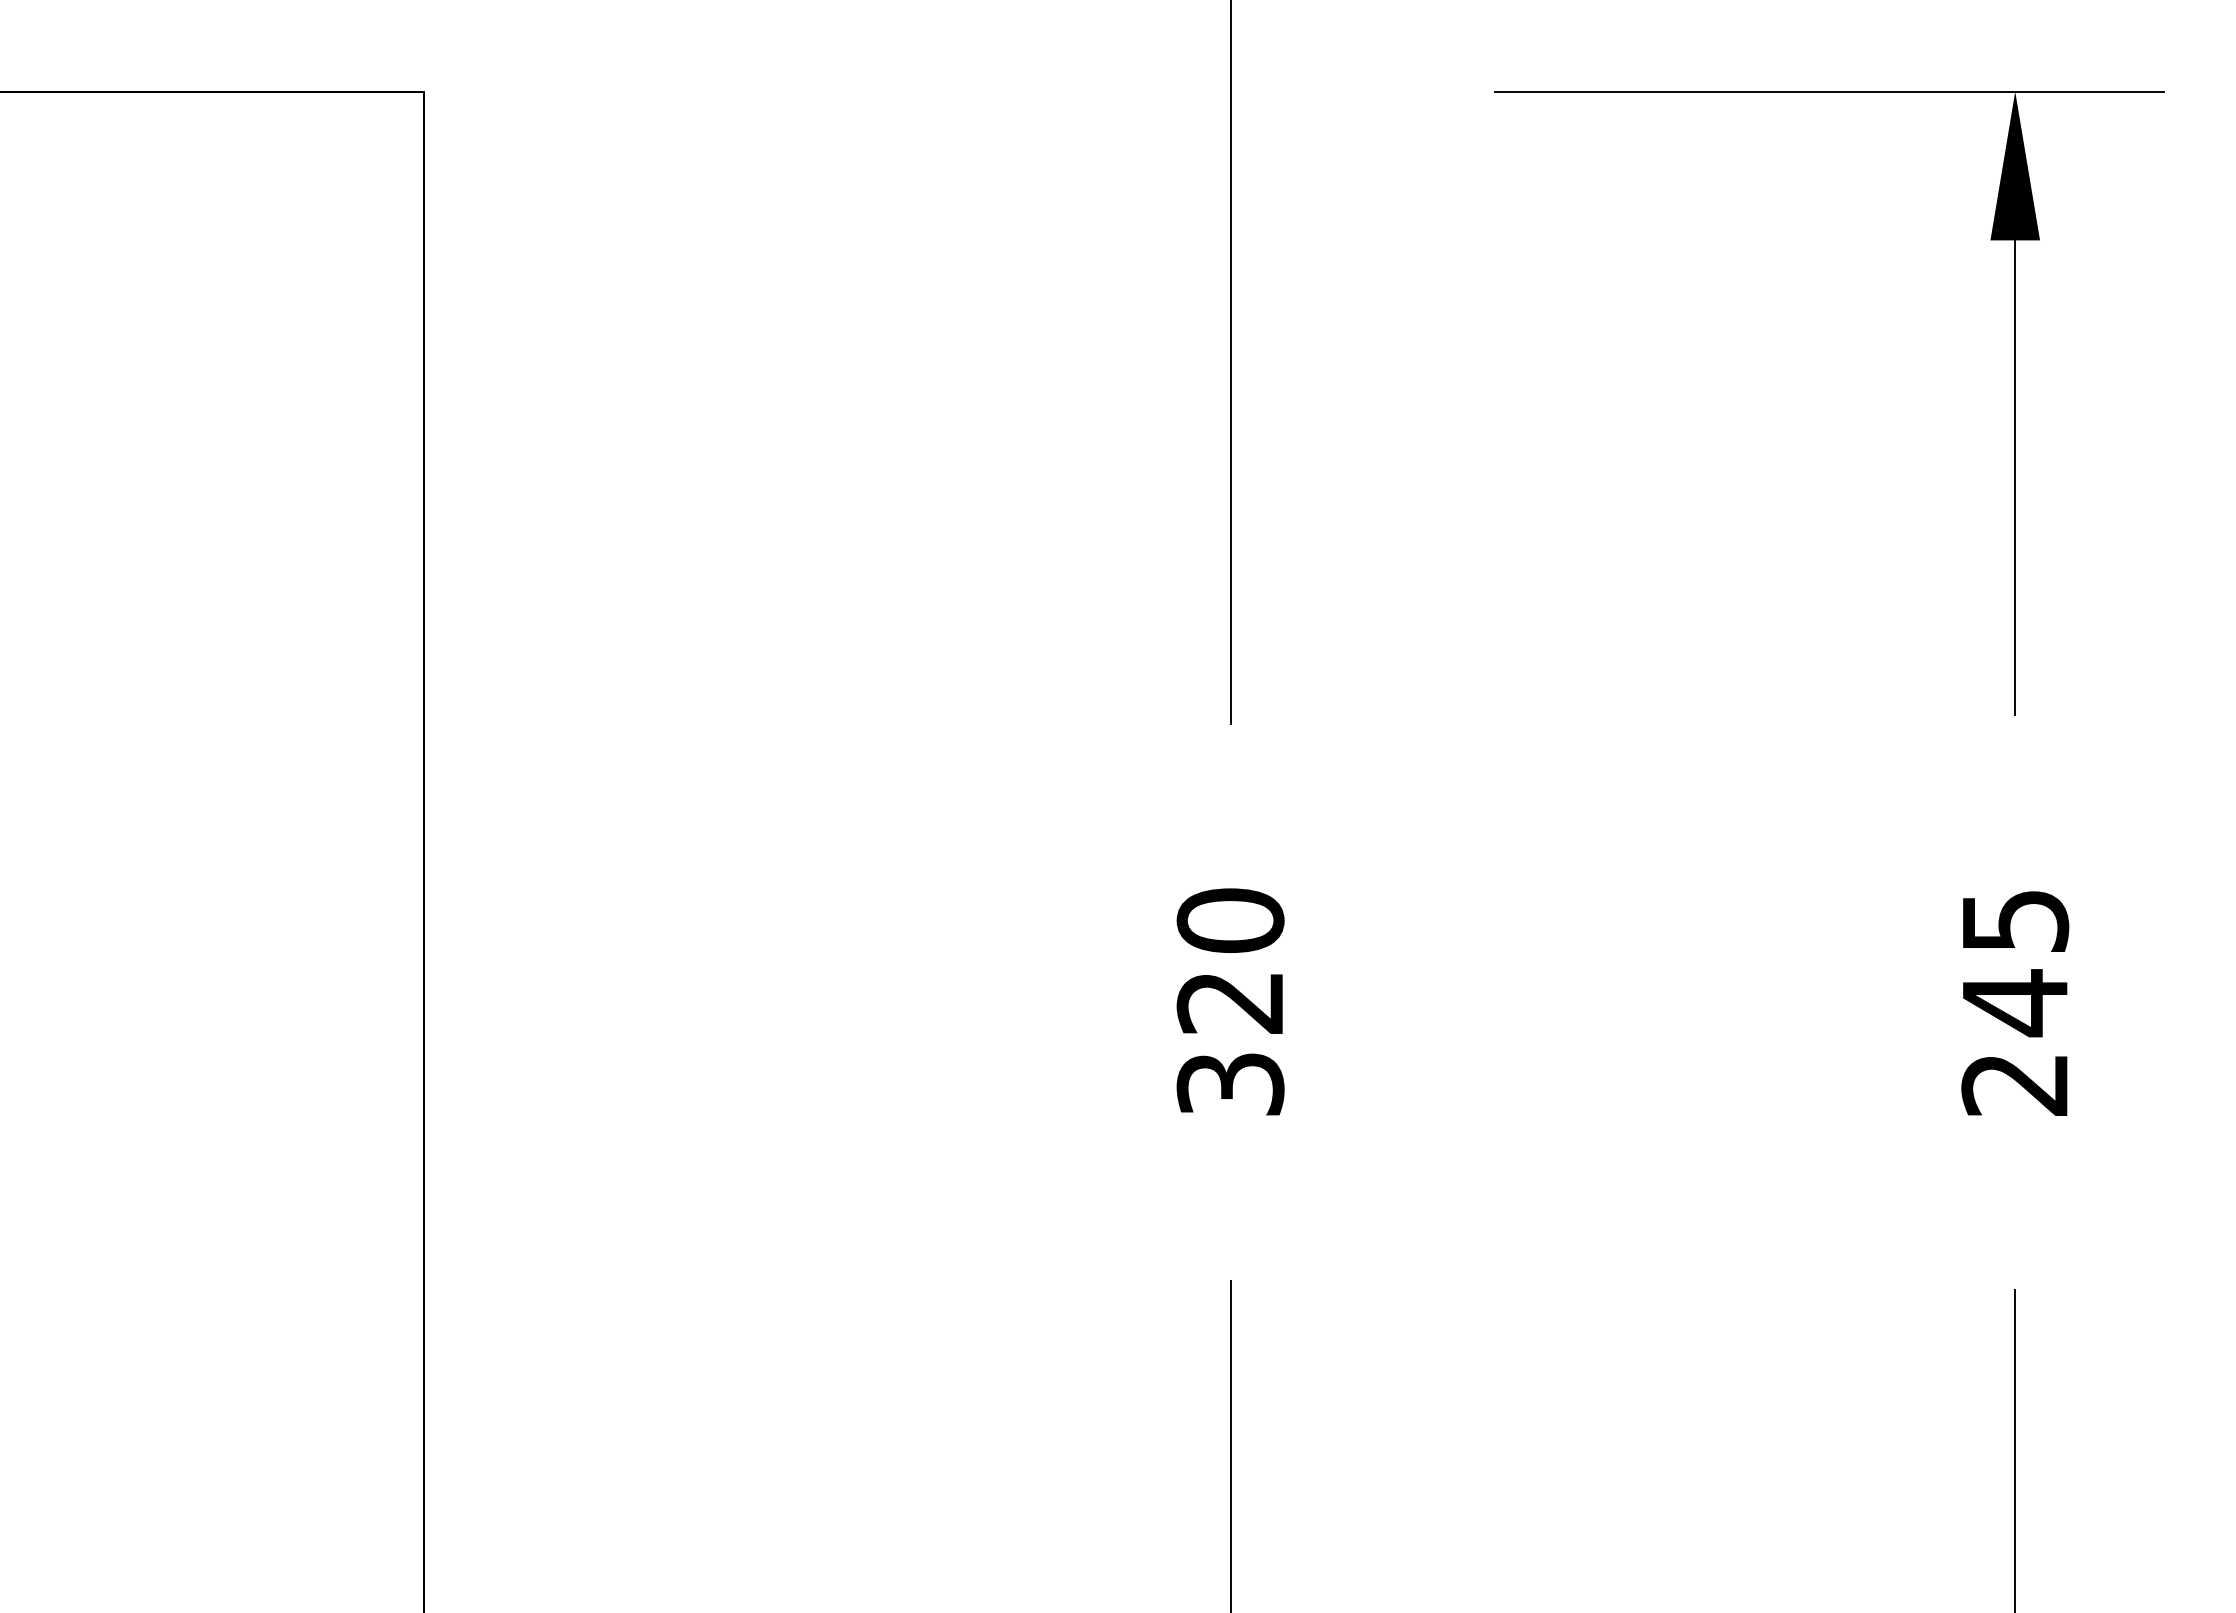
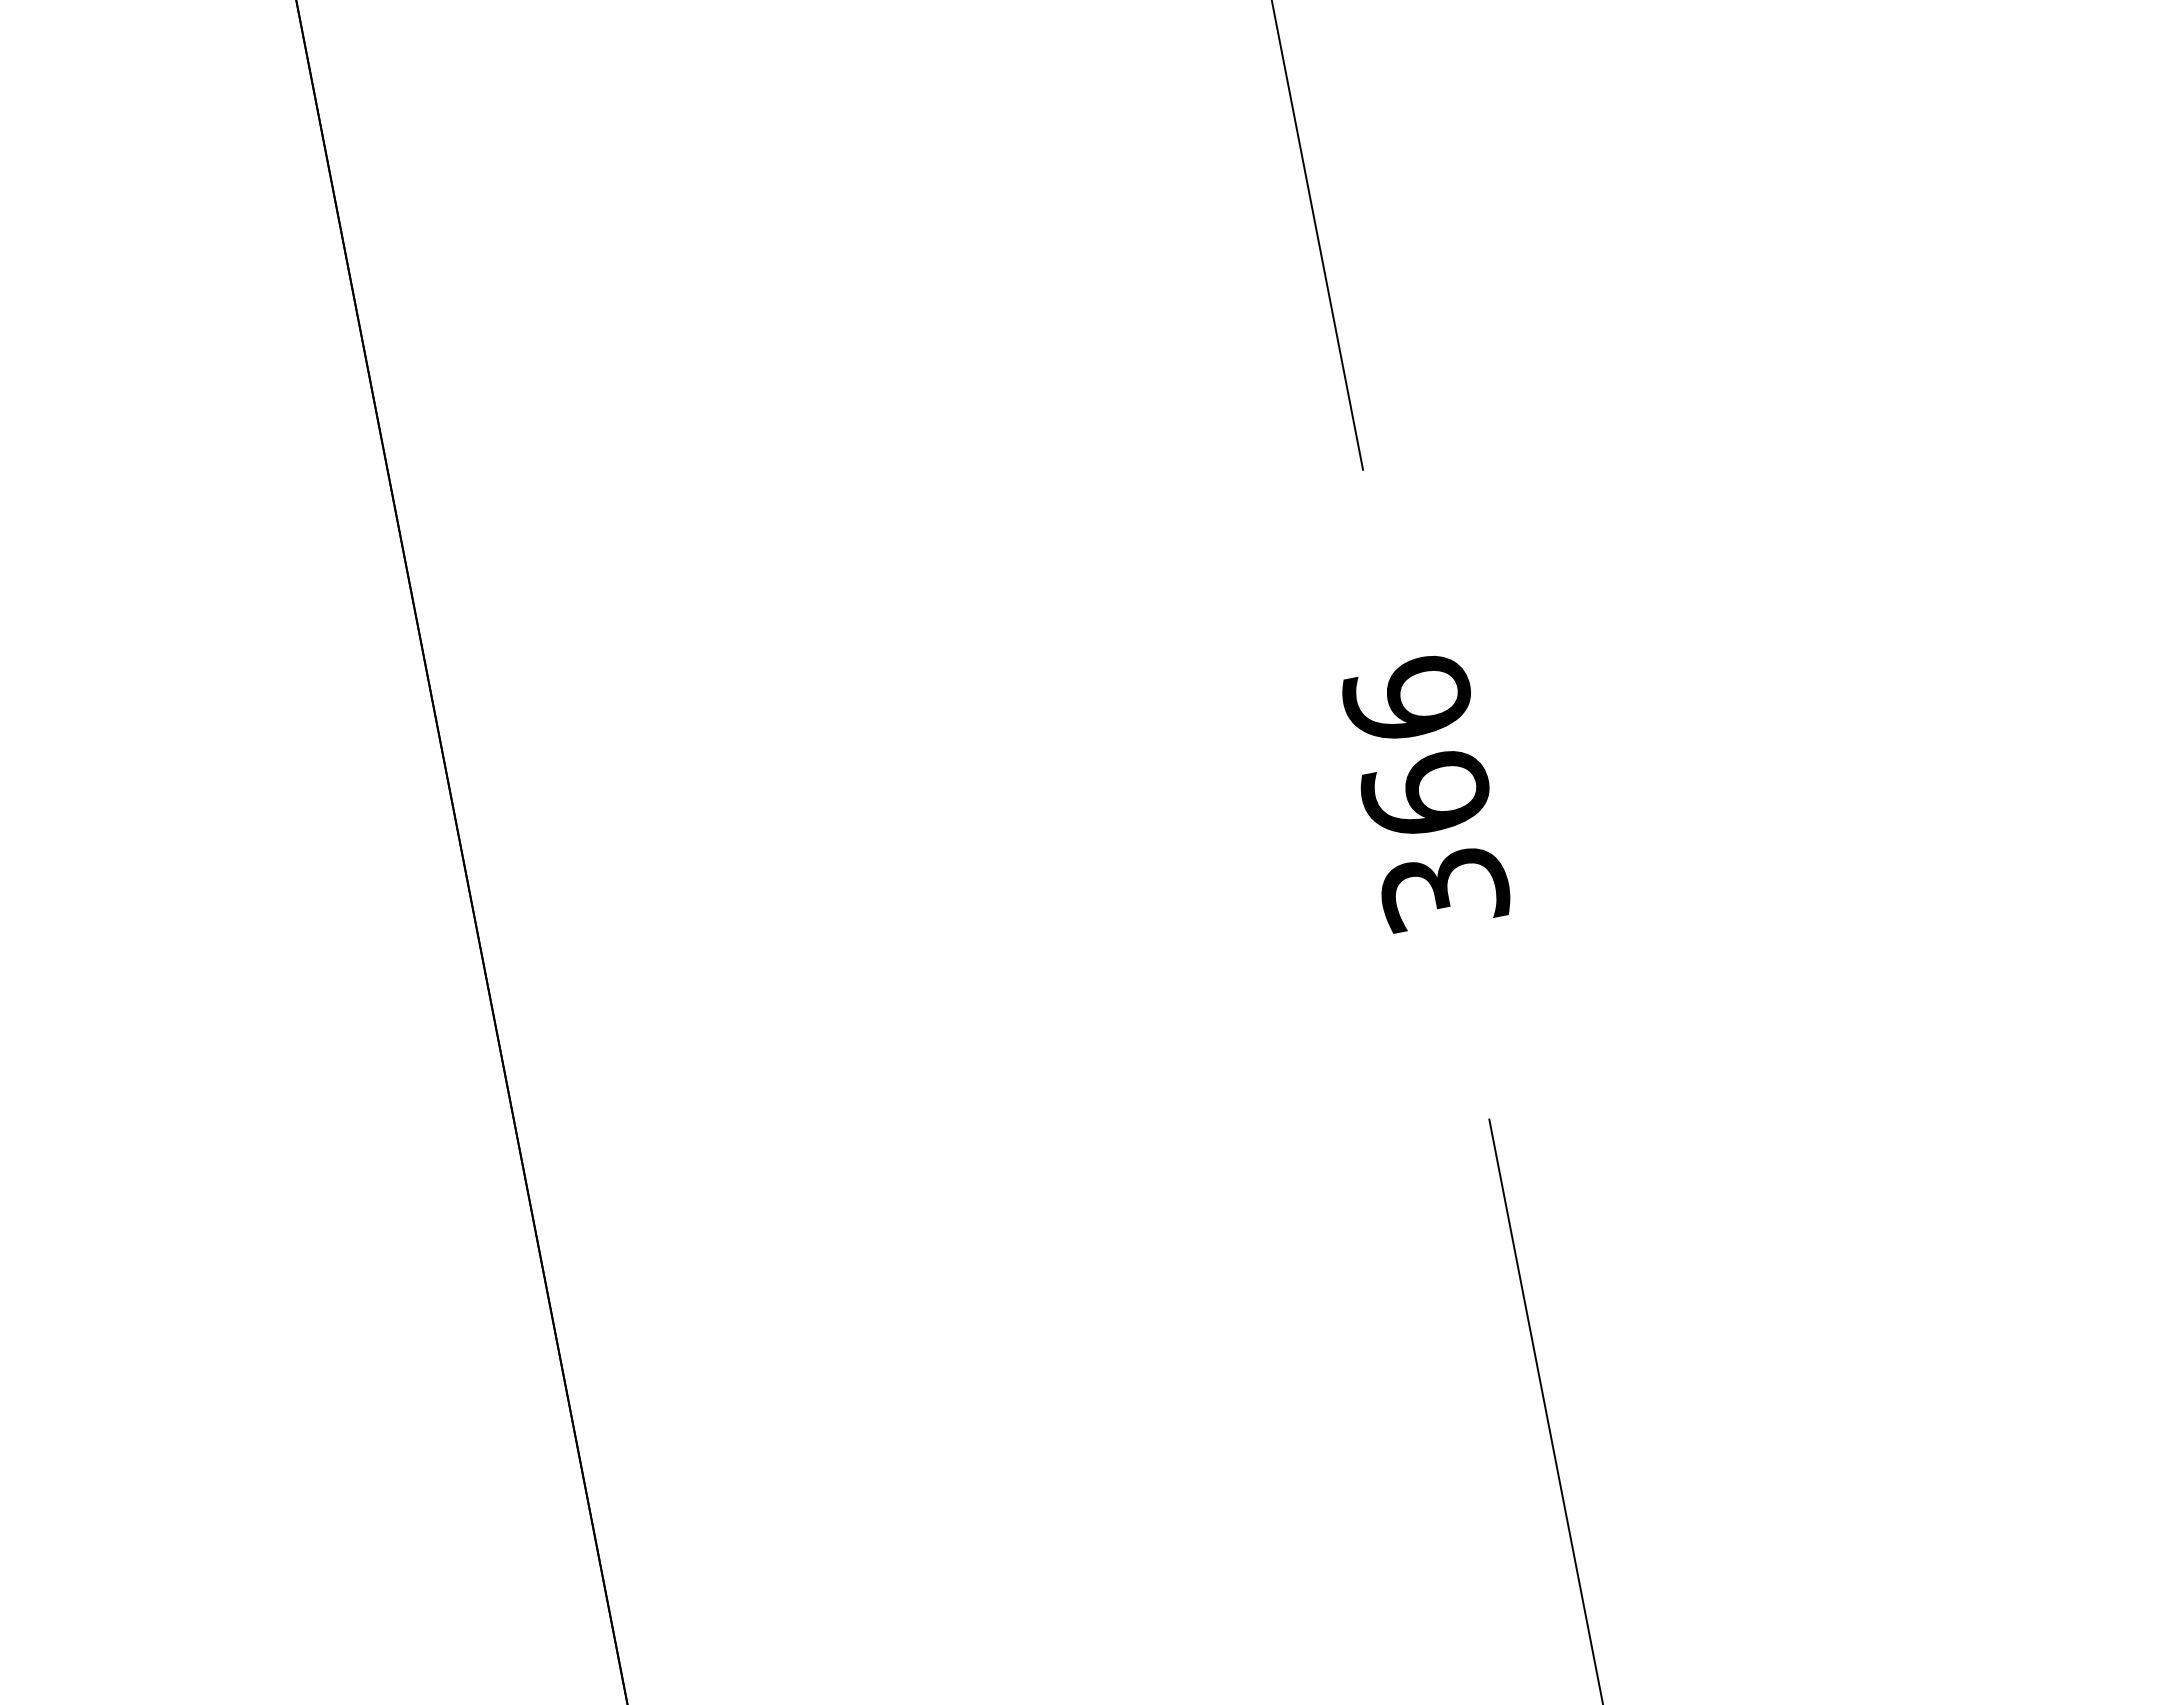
text: (1230, 961) -> (1416, 746), 320 -> 366

